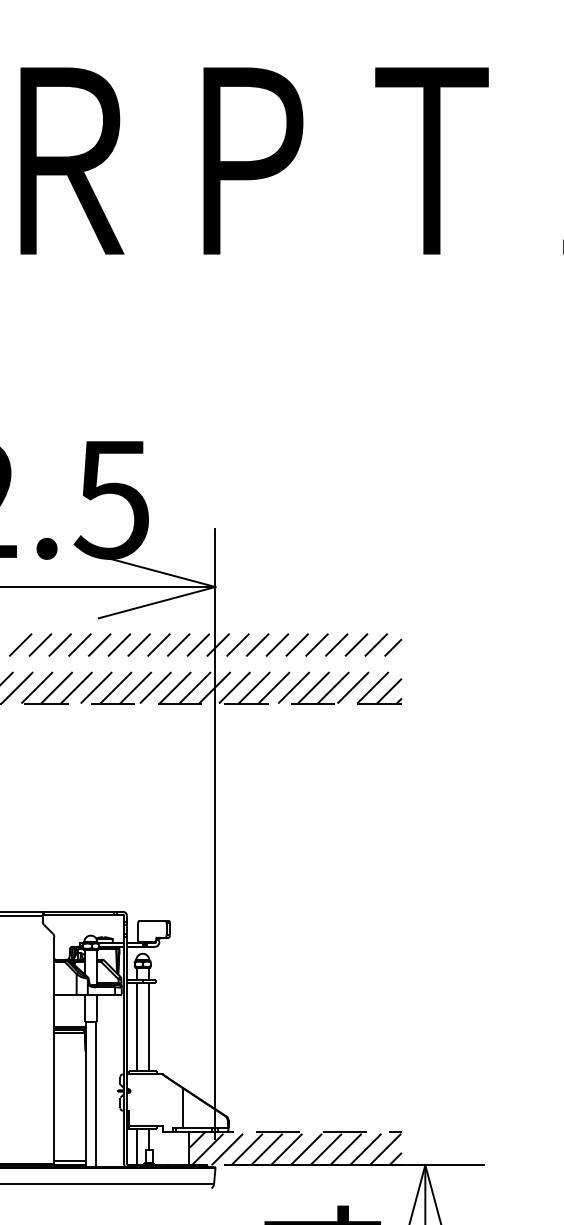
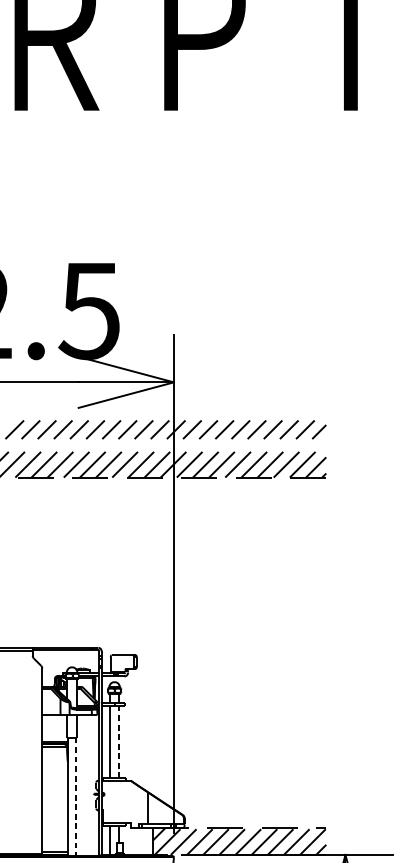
line: (148, 1027) -> (119, 742), solid -> dashed
line: (95, 1094) -> (75, 797), solid -> dashed

